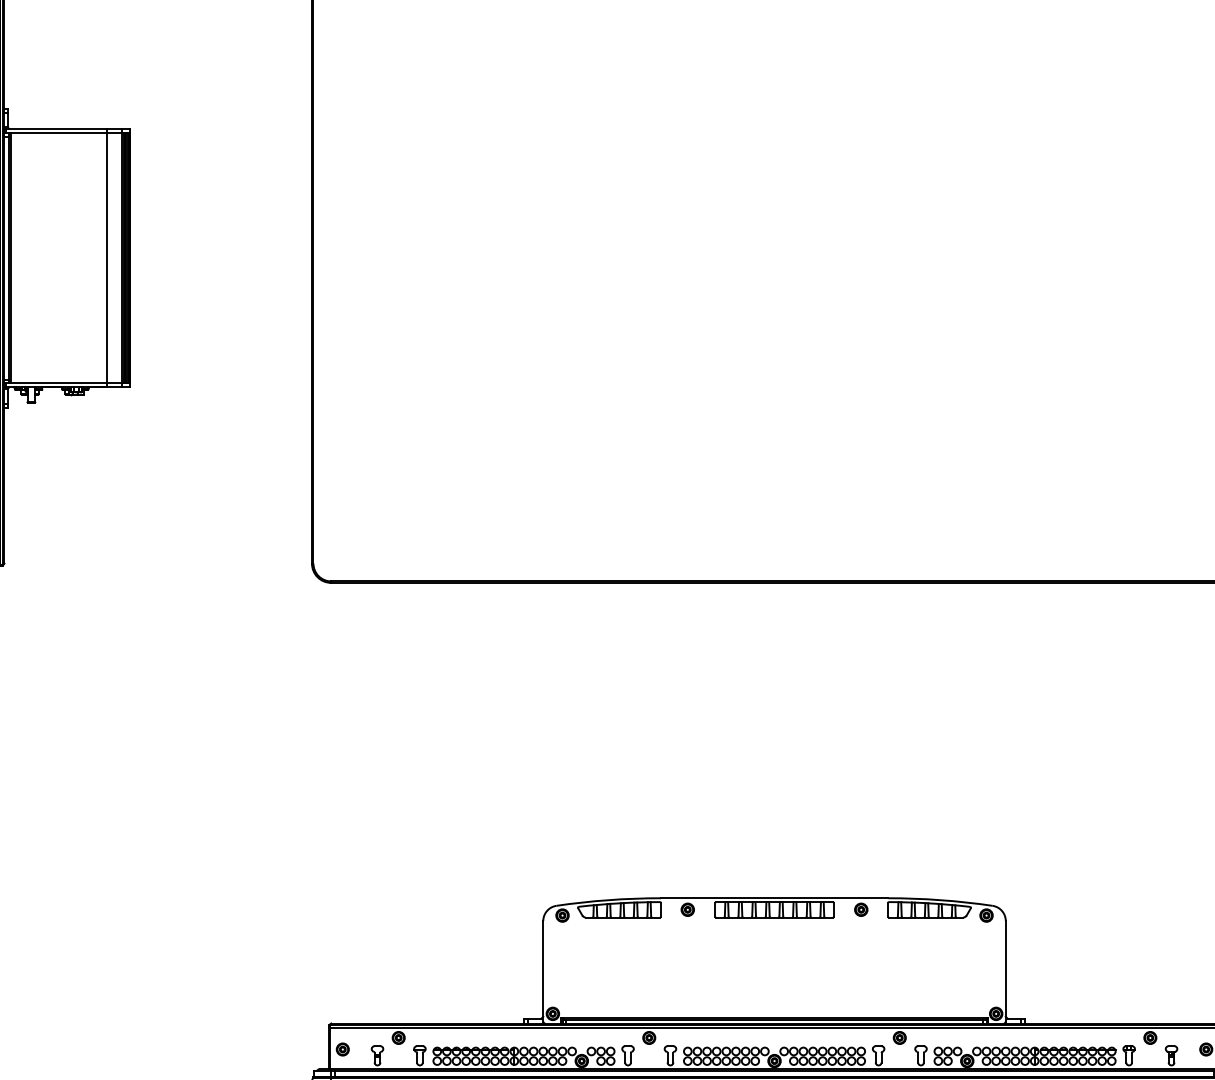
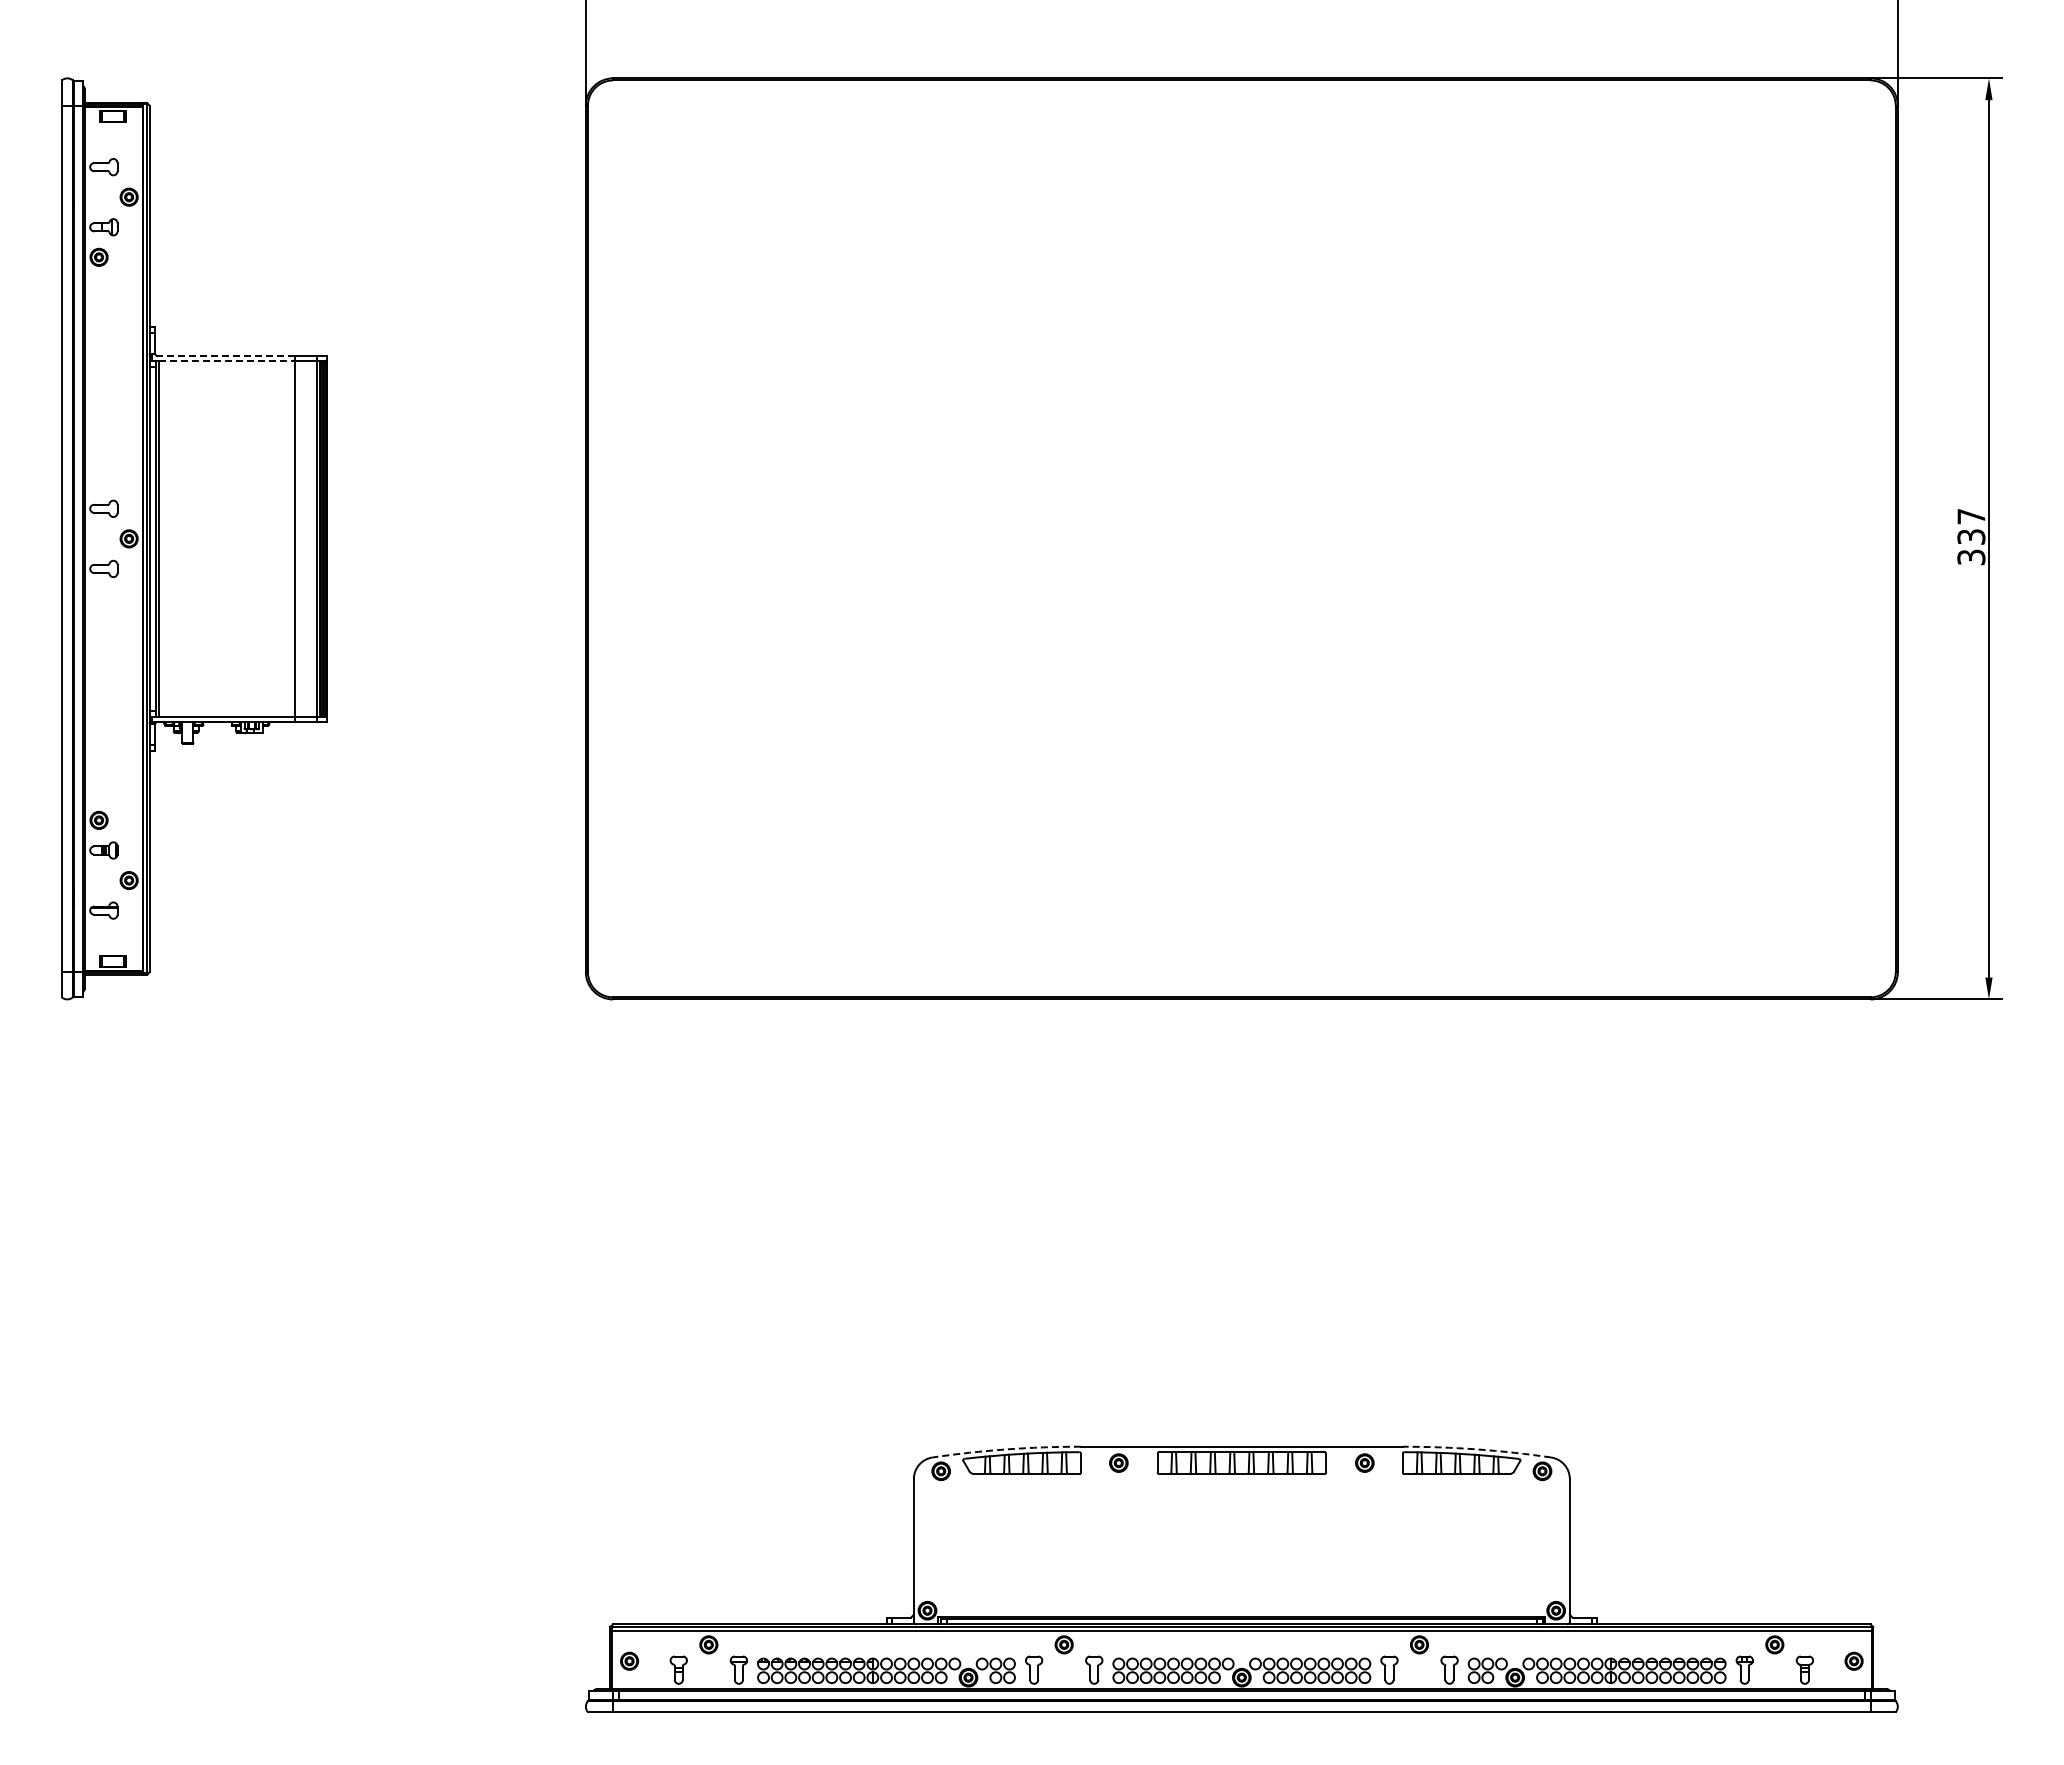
line: (56, 128) -> (223, 355), solid -> dashed
line: (59, 133) -> (227, 361), solid -> dashed
arc: (608, 900) -> (1006, 1449), solid -> dashed
arc: (940, 900) -> (1477, 1449), solid -> dashed

